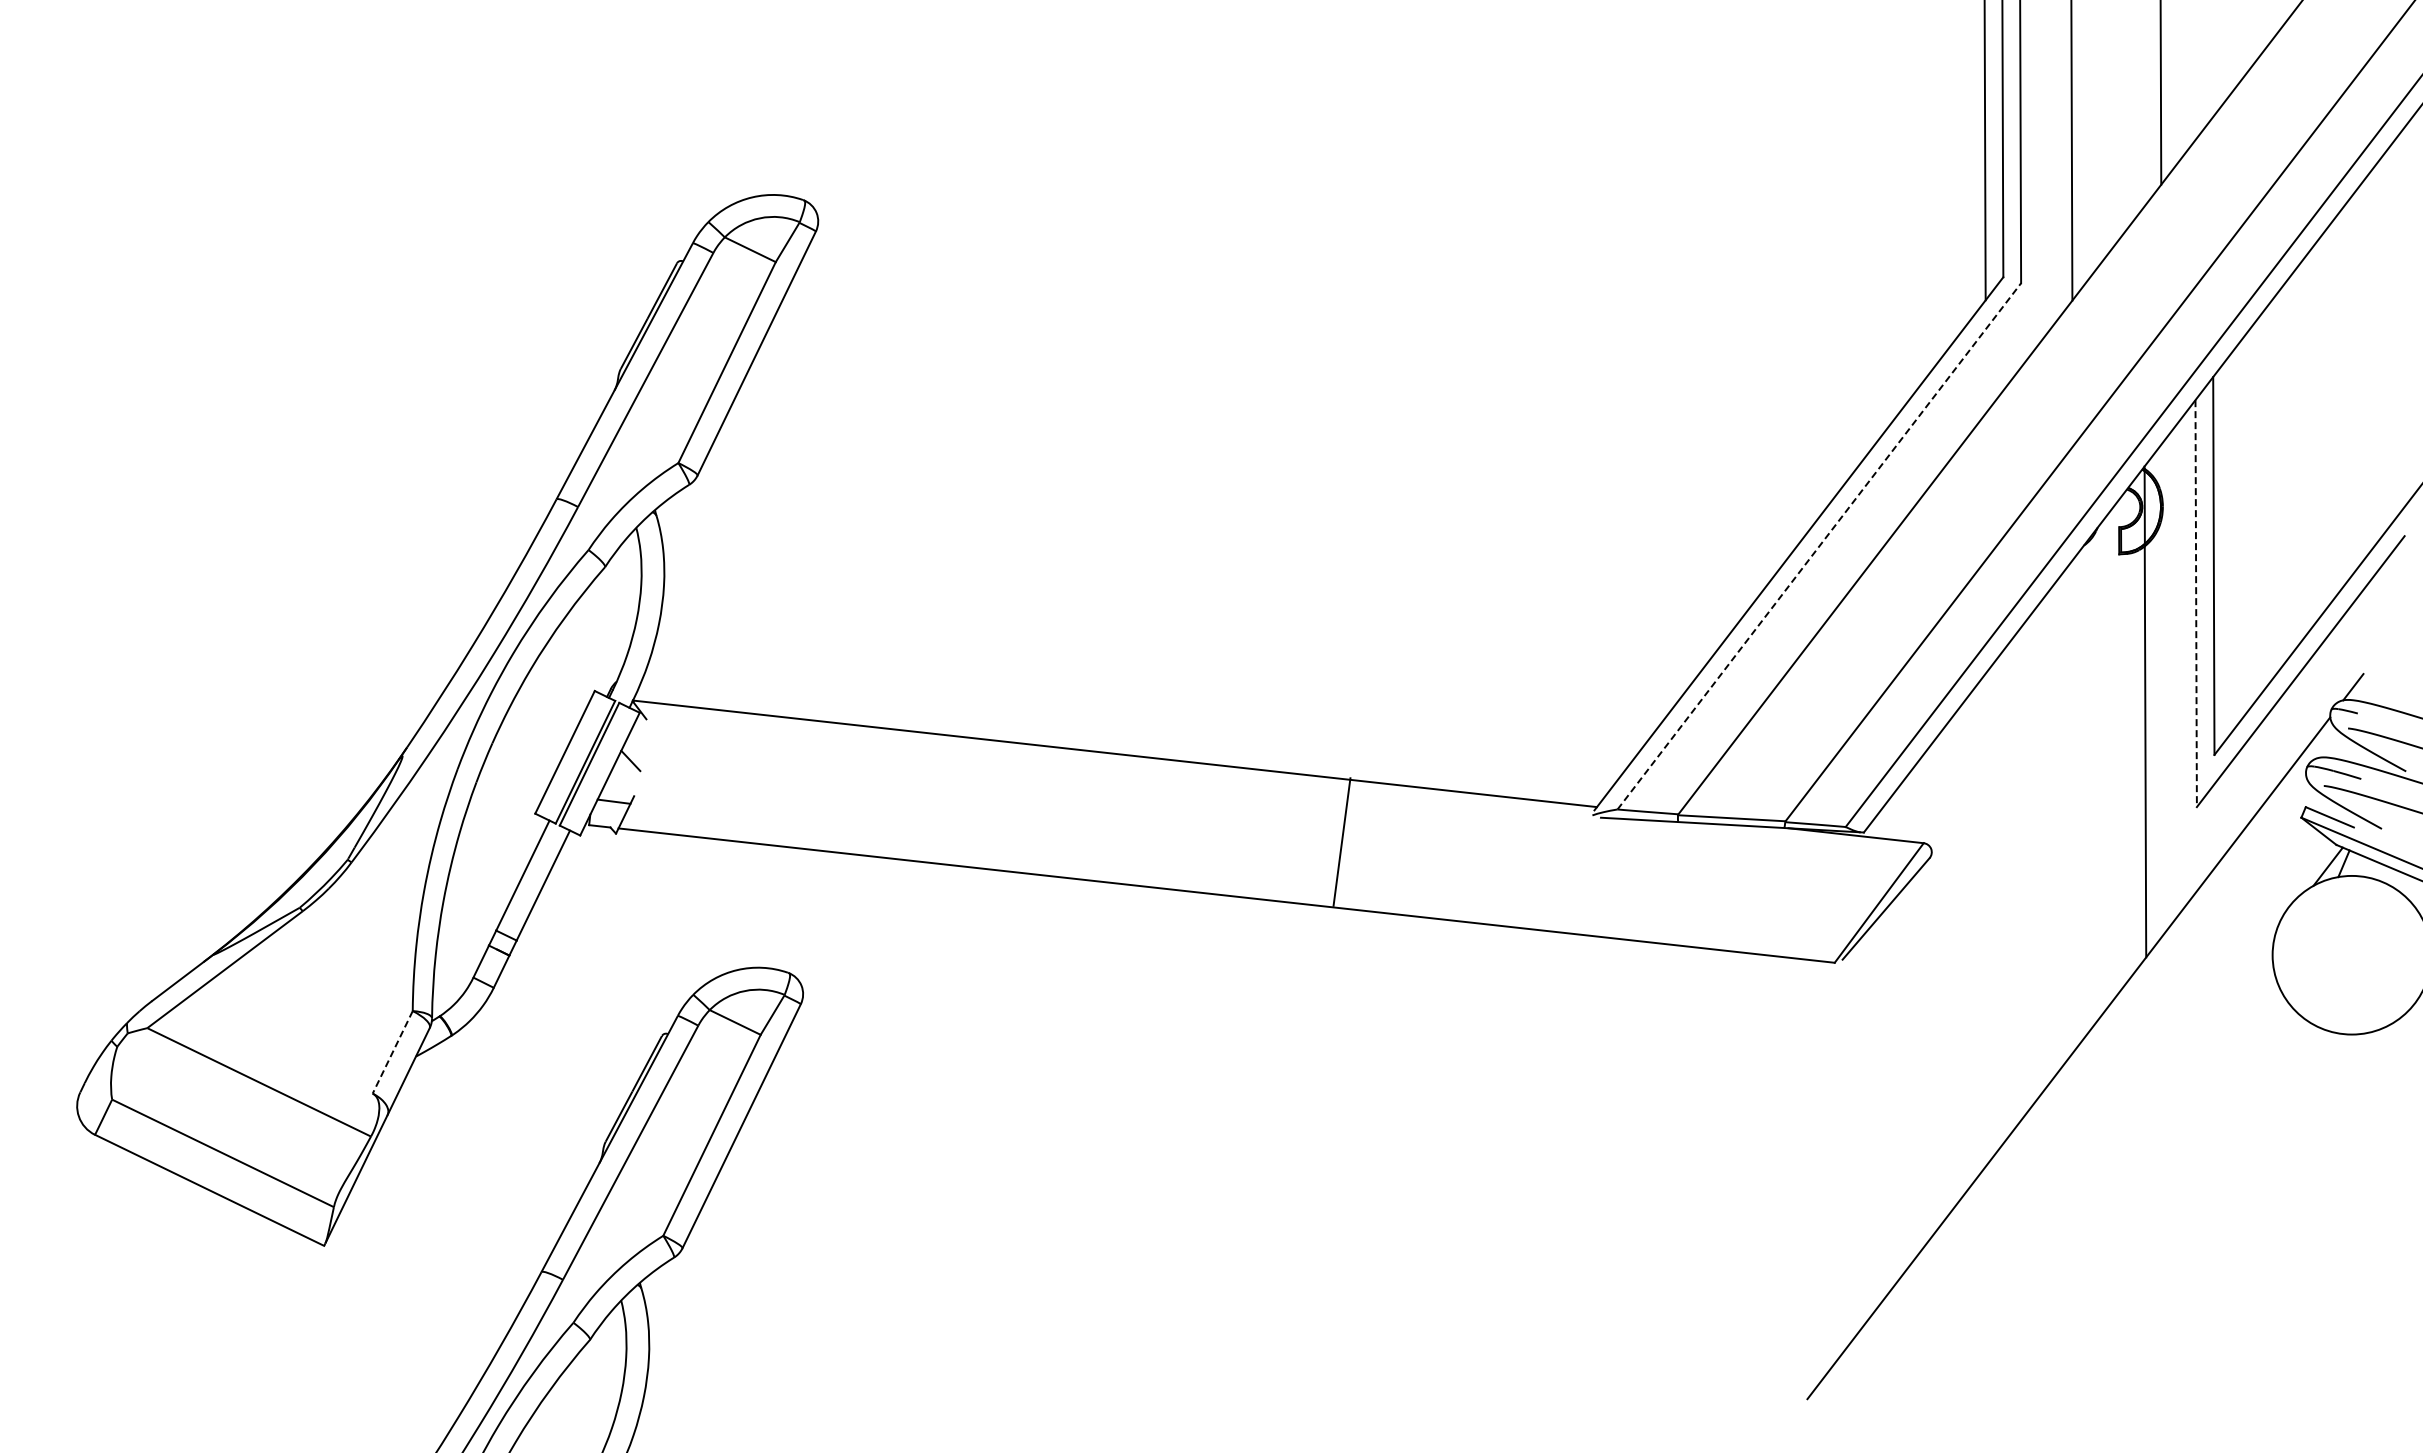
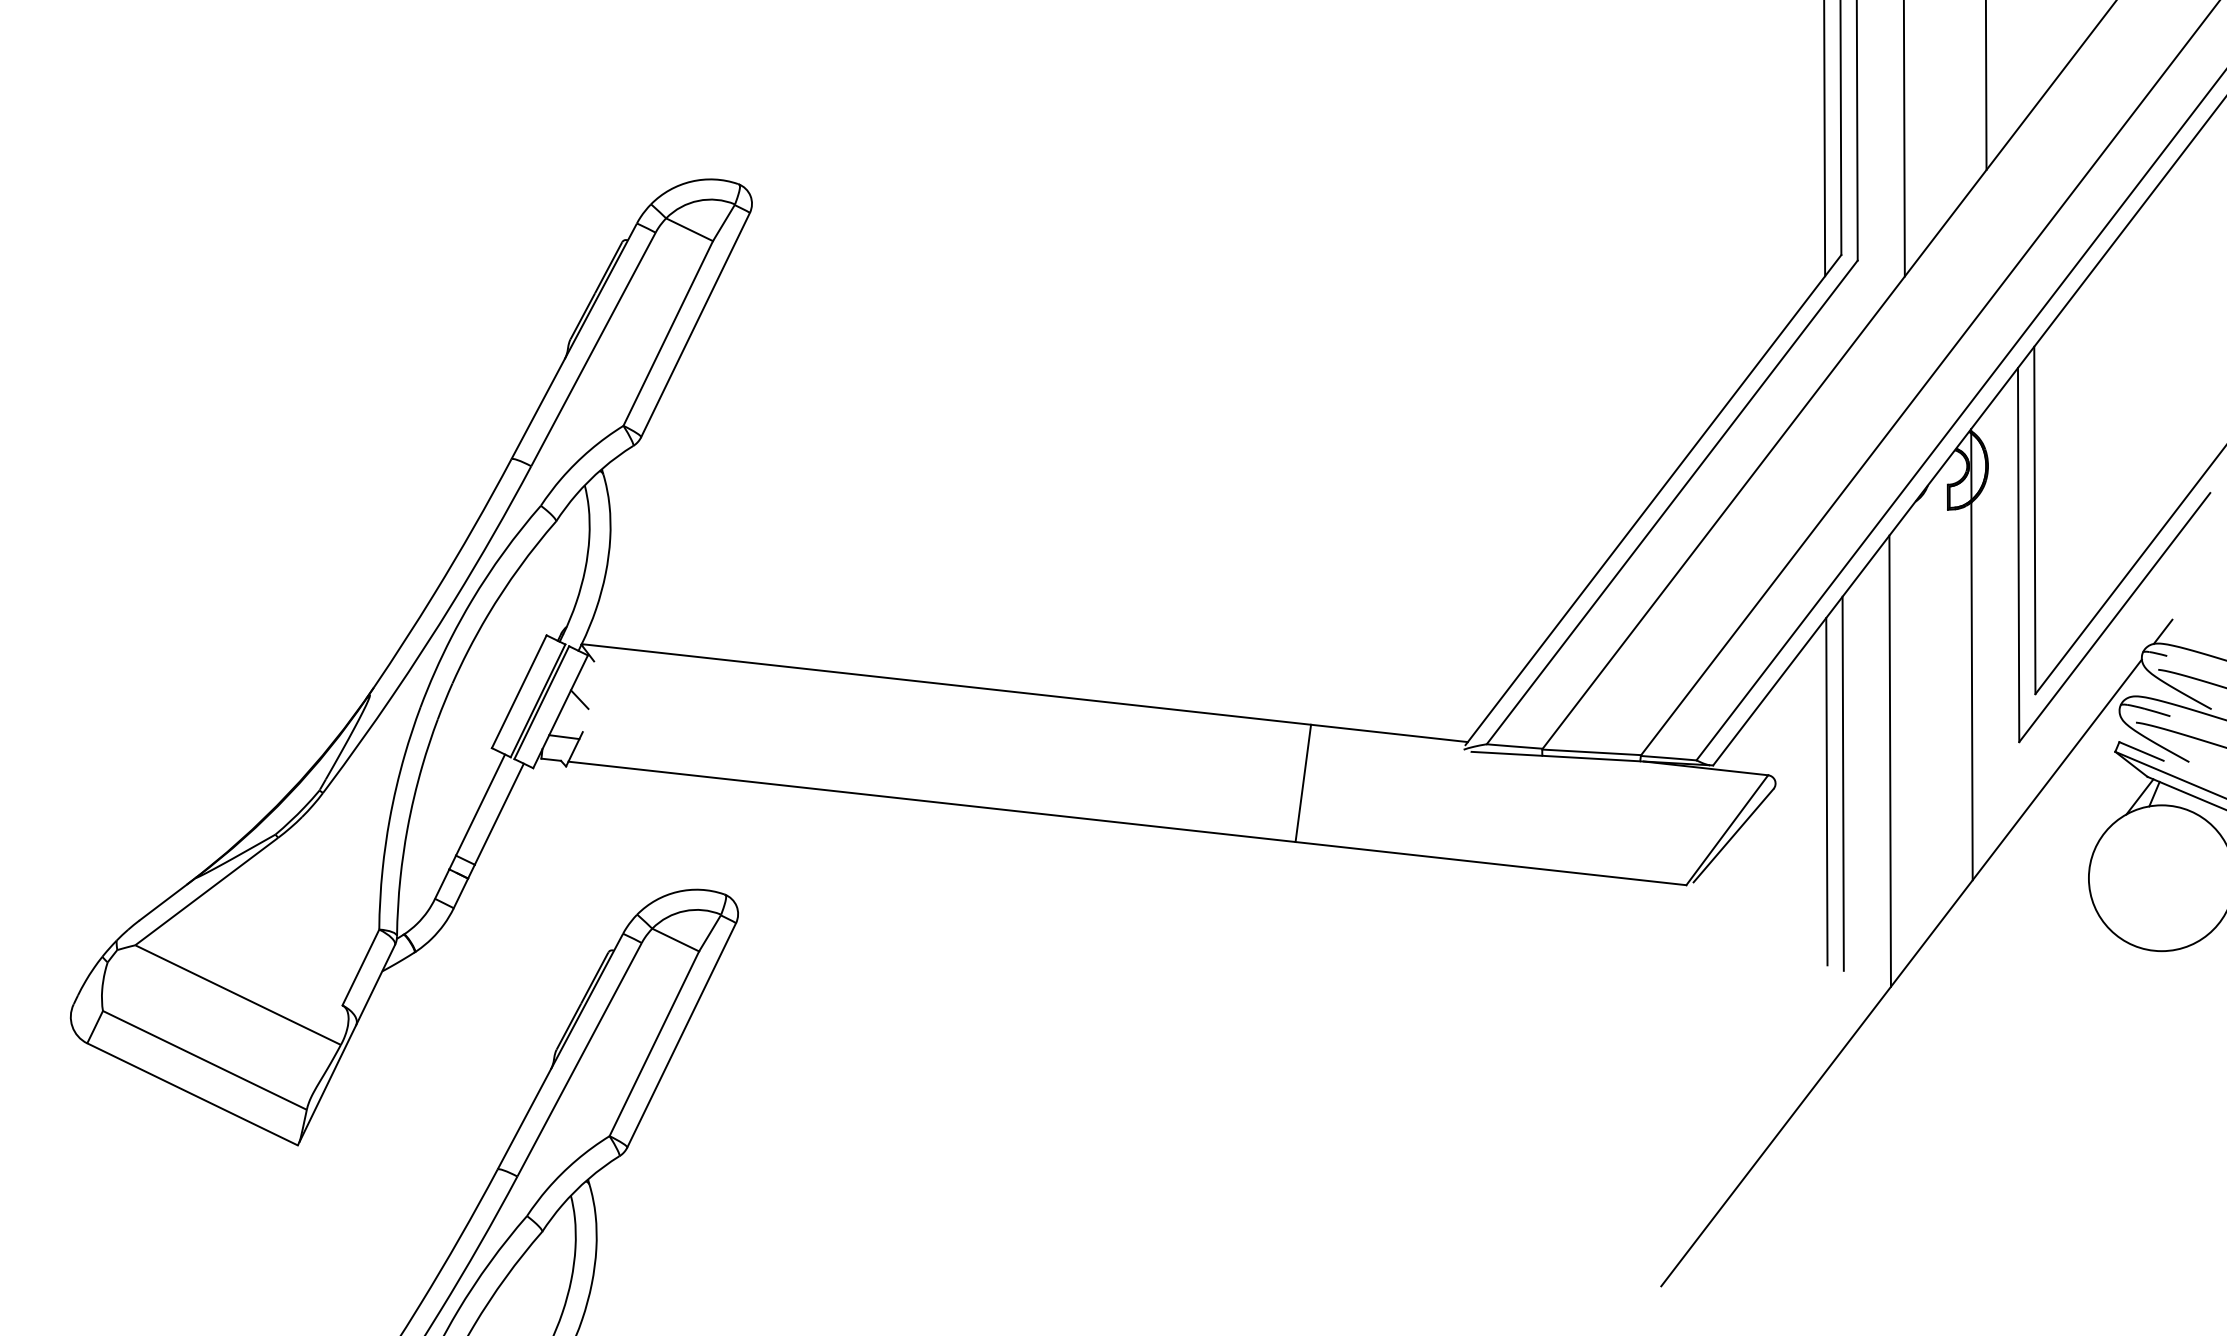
line: (1819, 546) -> (1672, 502), dashed -> solid
line: (2196, 604) -> (2018, 555), dashed -> solid
line: (2056, 827) -> (1890, 760), added
line: (1341, 841) -> (1302, 782), moved
line: (2005, 851) -> (1843, 782), added
line: (1987, 860) -> (1826, 791), added
line: (392, 1052) -> (360, 967), dashed -> solid

